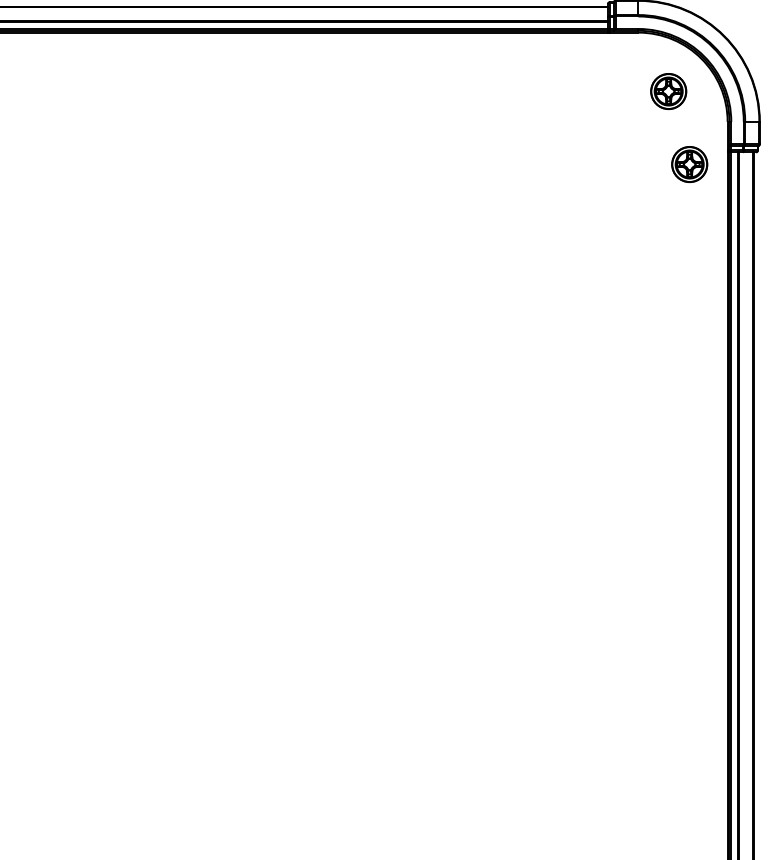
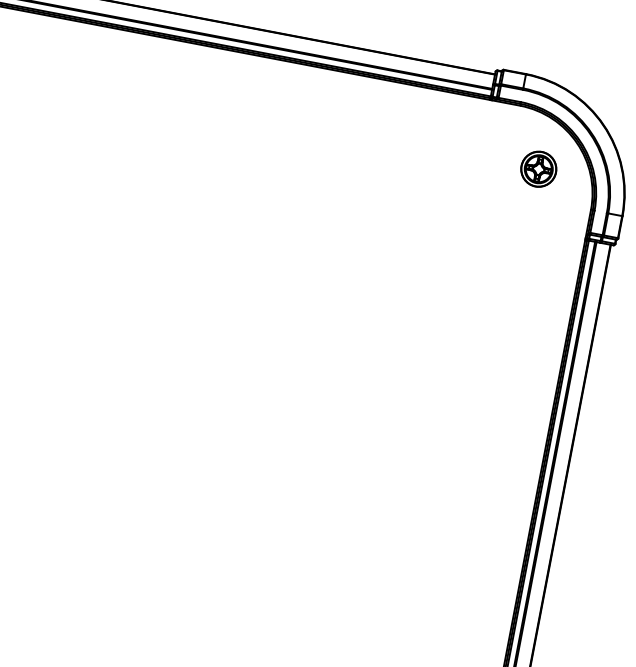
part: (689, 164) -> (545, 244), removed

